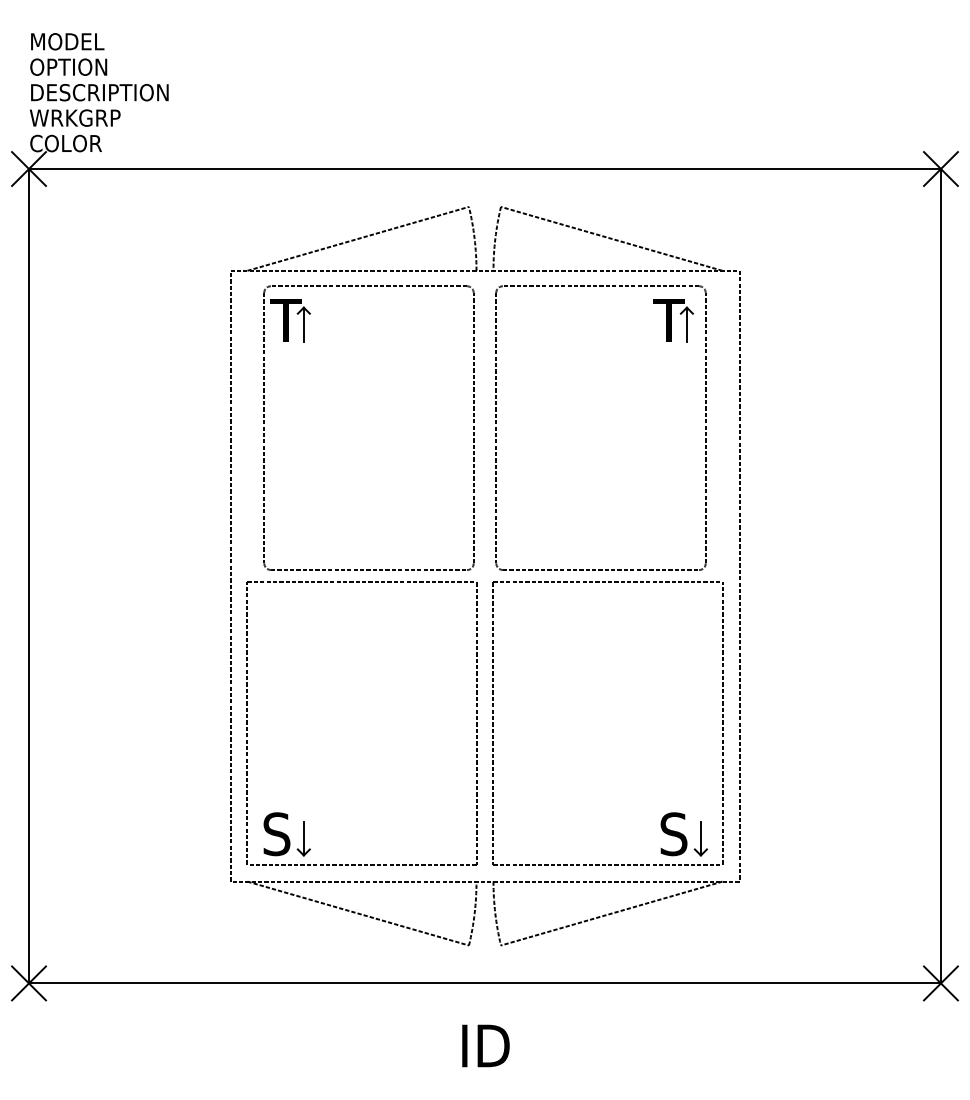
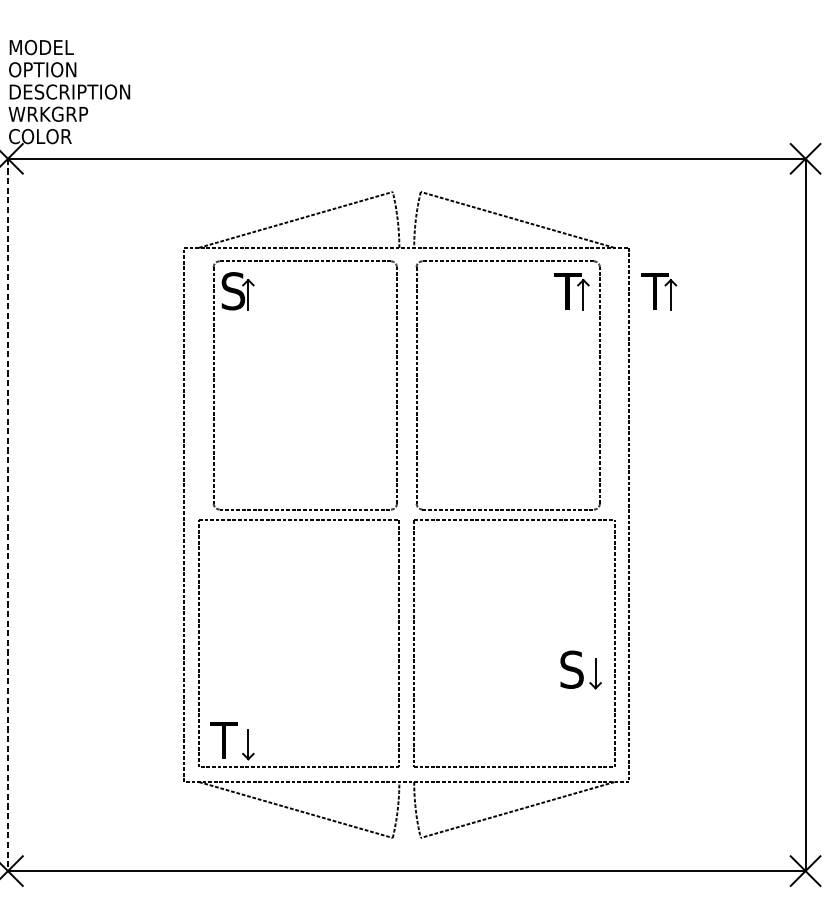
text: (285, 320) -> (232, 291), T -> S
part: (773, 320) -> (659, 291), added
line: (29, 576) -> (8, 515), solid -> dashed
text: (275, 834) -> (223, 740), S -> T
part: (683, 834) -> (580, 670), moved

